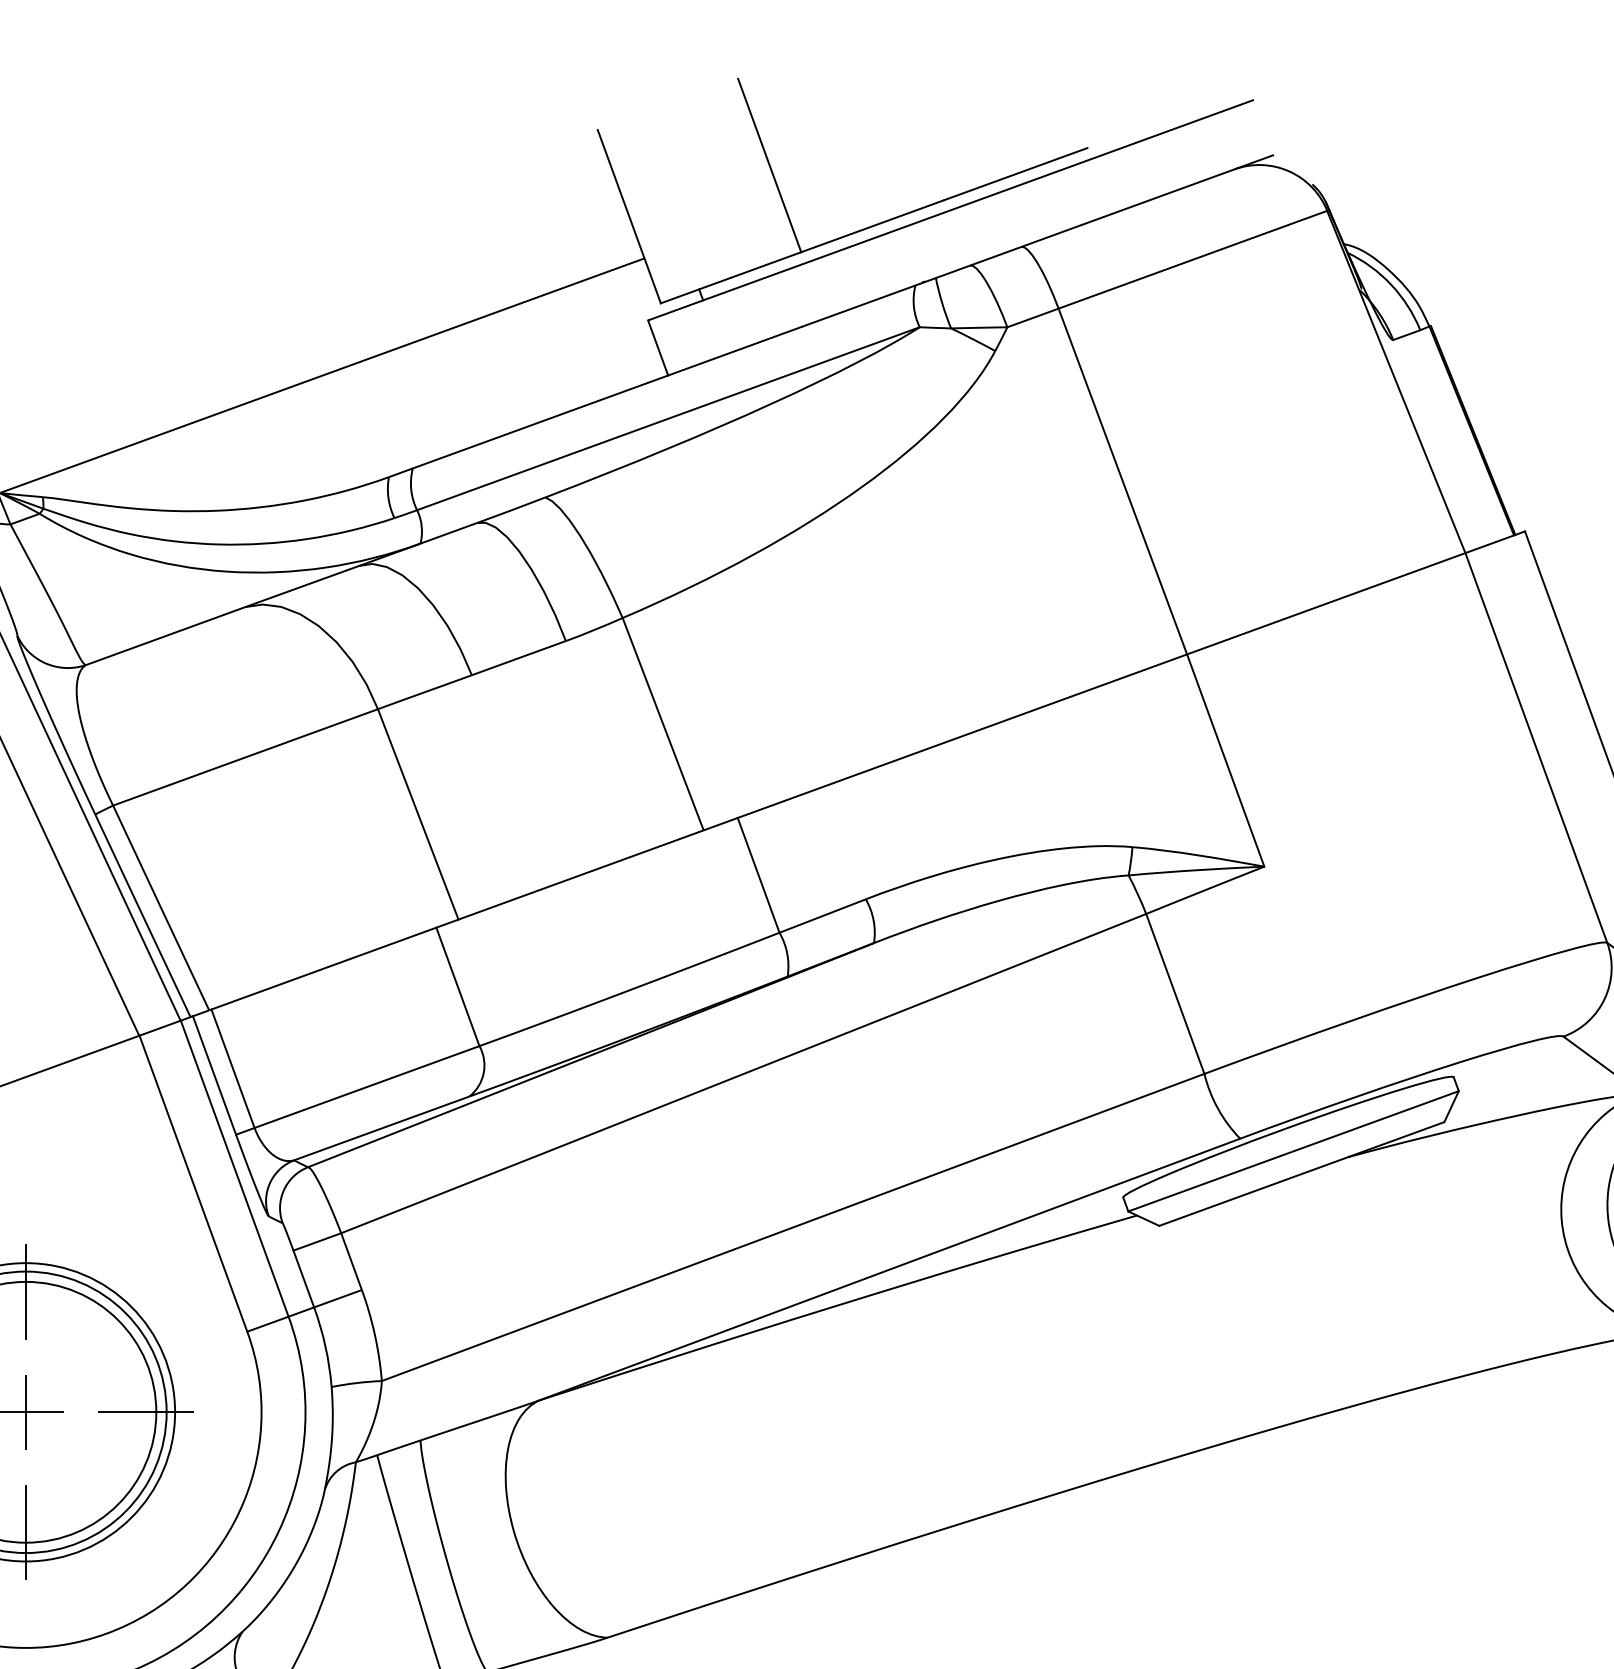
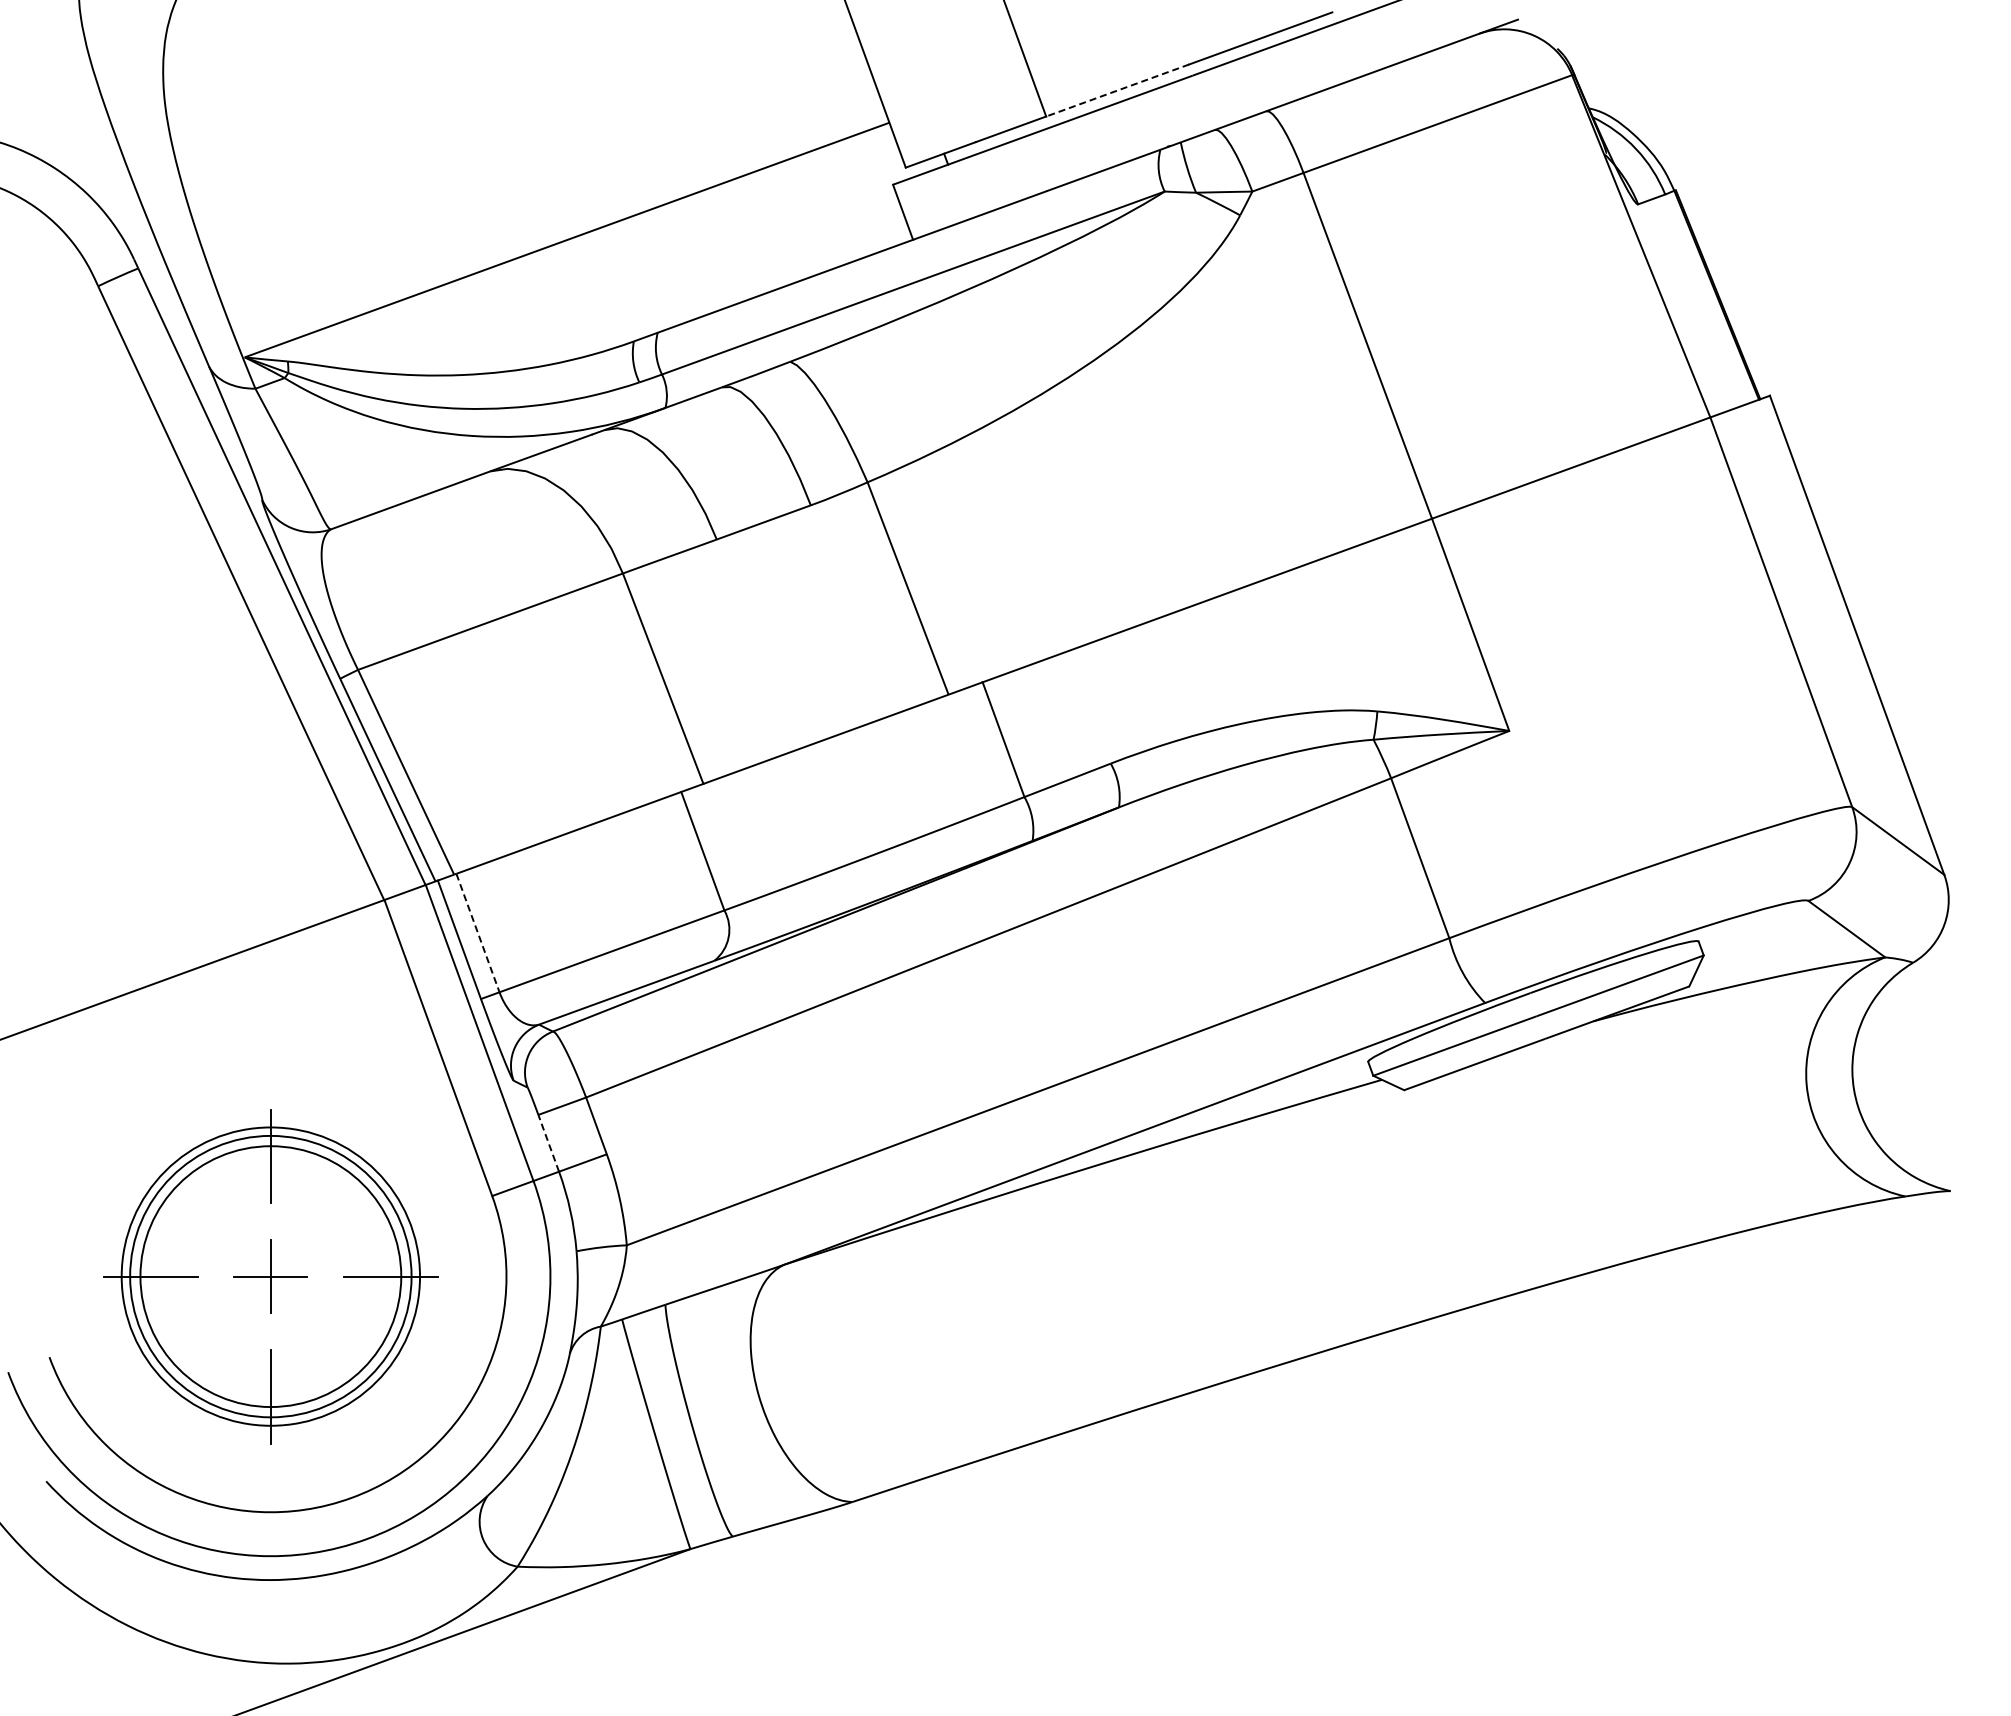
line: (872, 226) -> (1117, 90), solid -> dashed
line: (233, 1069) -> (478, 933), solid -> dashed
line: (303, 1278) -> (548, 1142), solid -> dashed

